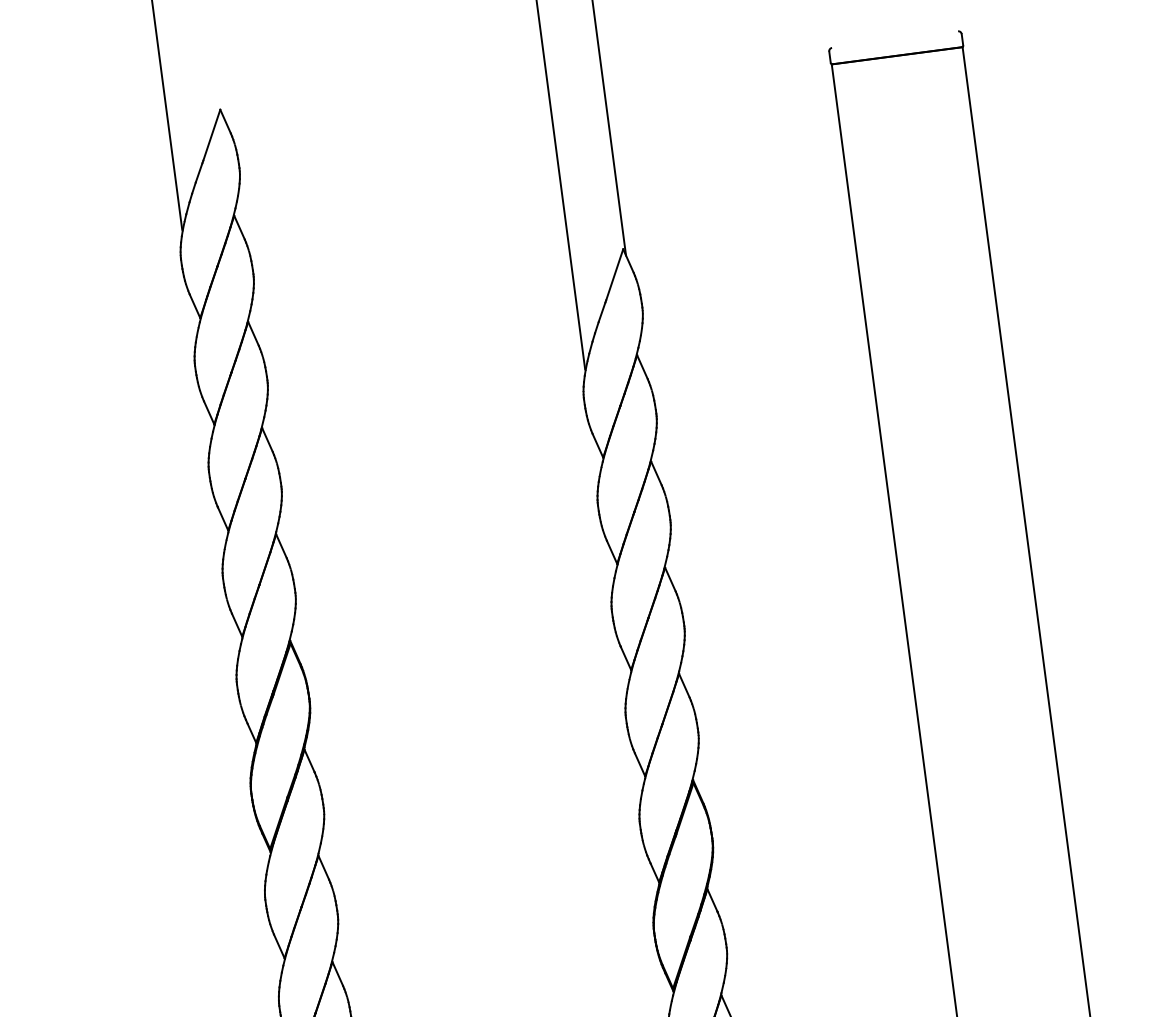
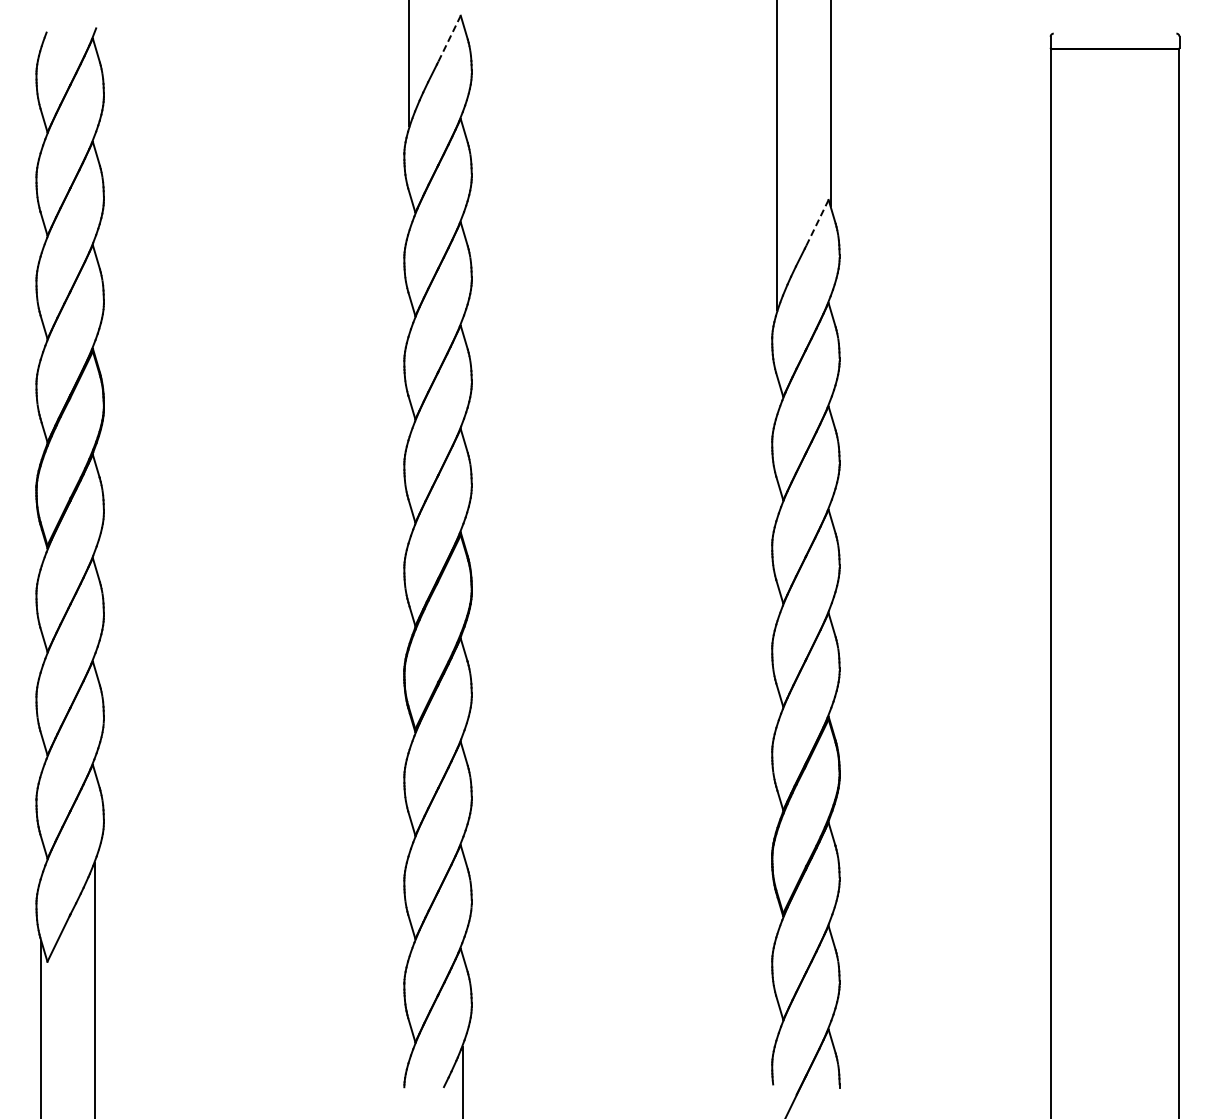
line: (211, 135) -> (449, 39), solid -> dashed
line: (614, 275) -> (817, 223), solid -> dashed

